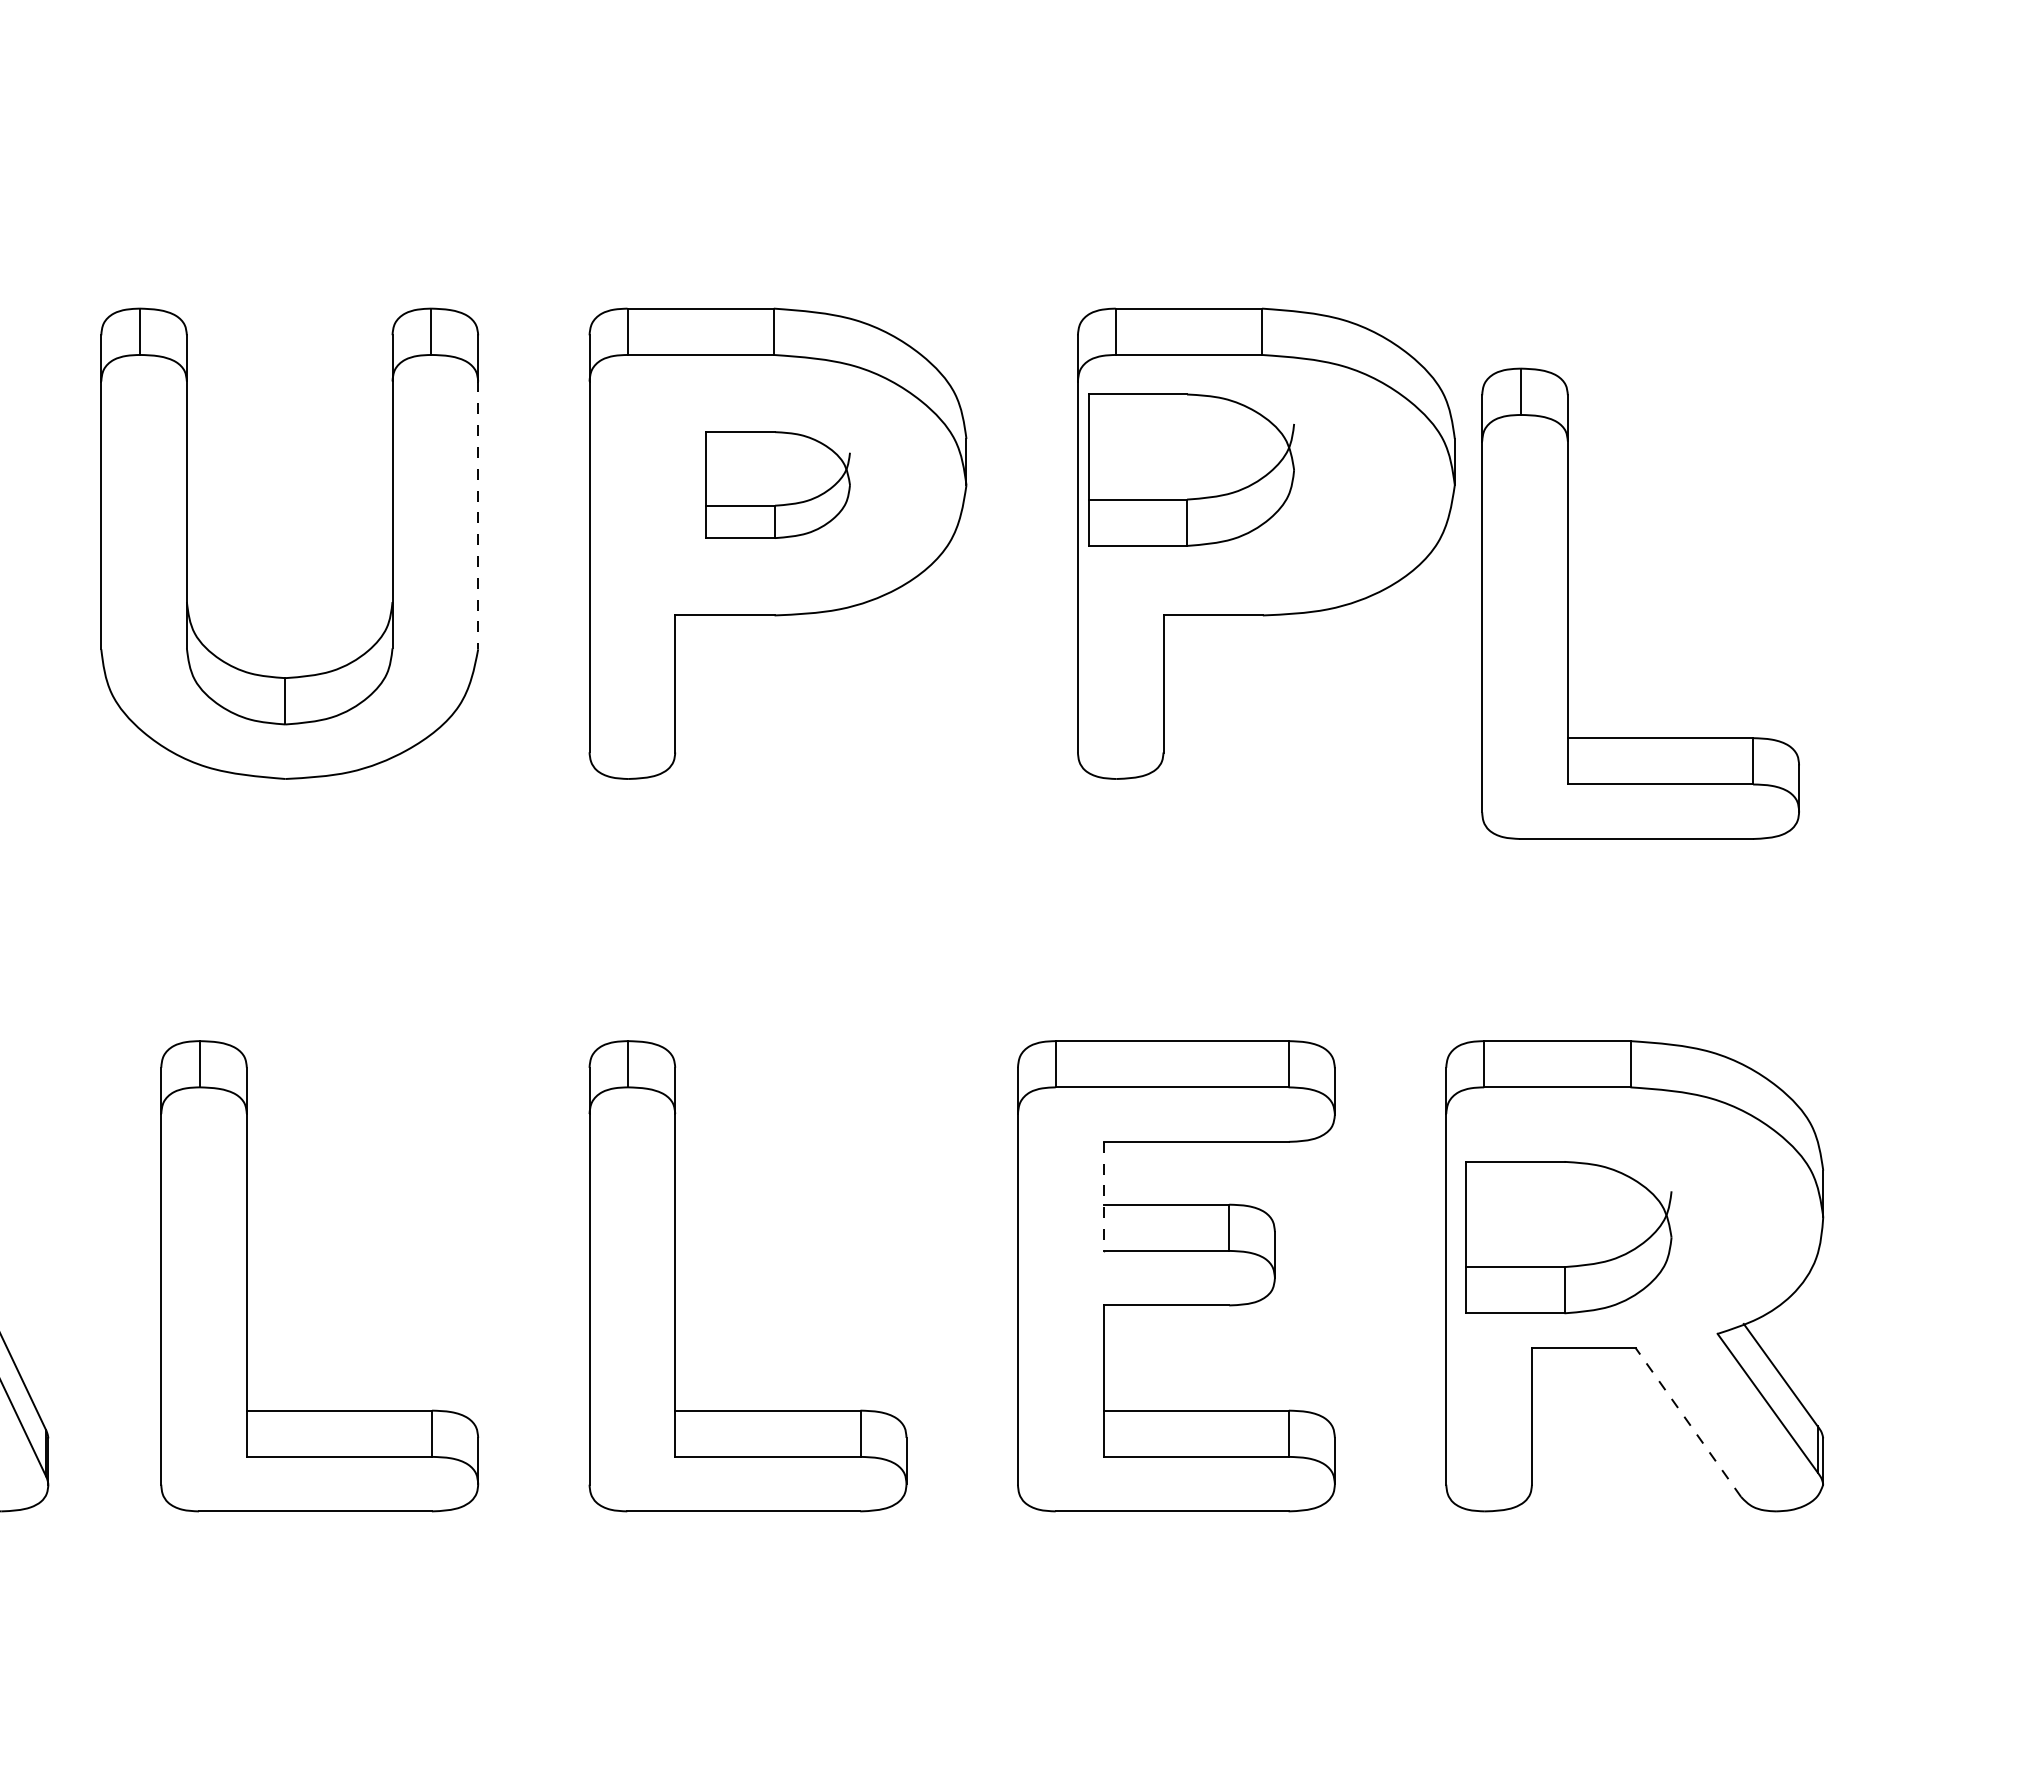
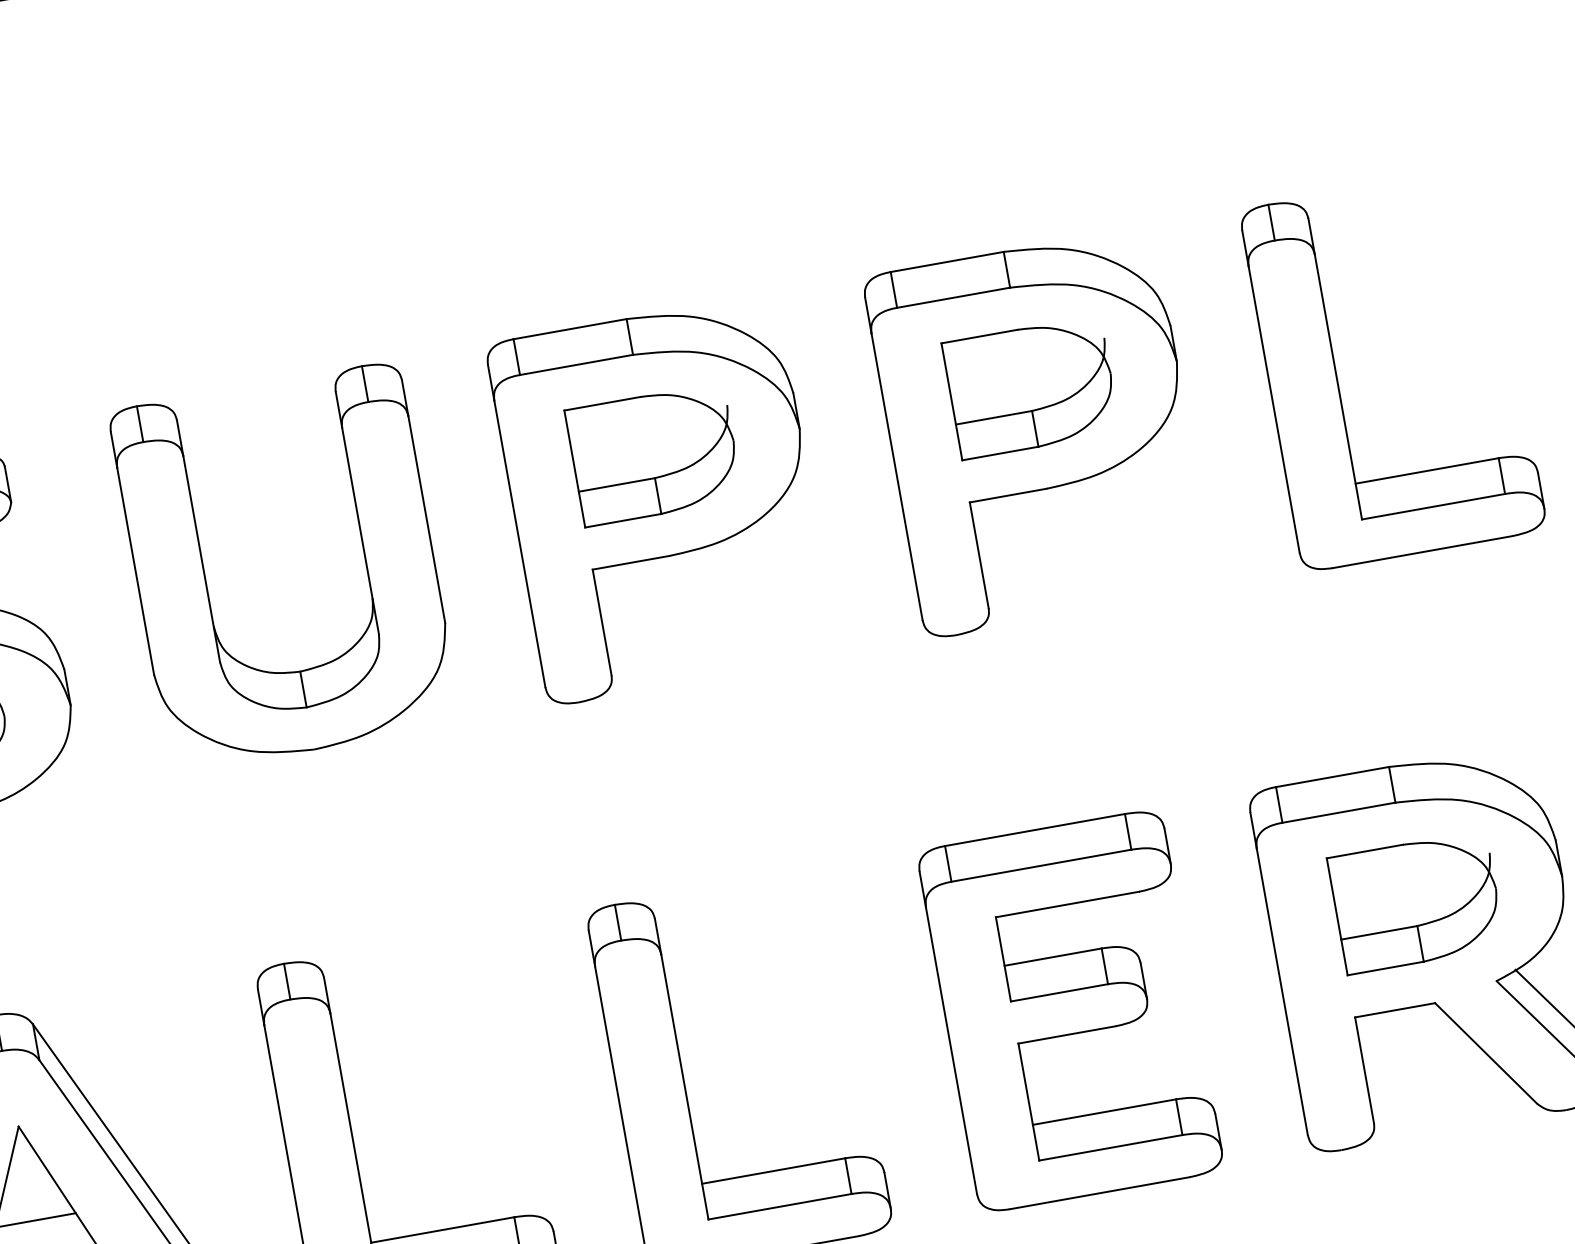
part: (1191, 469) -> (1031, 387), moved
part: (777, 484) -> (653, 454), size x1.43
line: (478, 515) -> (427, 519), dashed -> solid
part: (1568, 603) -> (1337, 379), moved
line: (1103, 1196) -> (1003, 959), dashed -> solid
part: (1568, 1237) -> (1416, 902), moved
line: (1688, 1421) -> (1486, 1052), dashed -> solid

